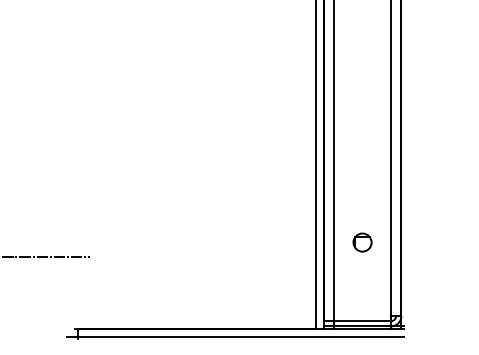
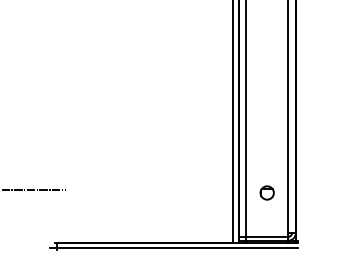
circle: (361, 241) -> (266, 192), moved

